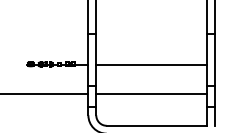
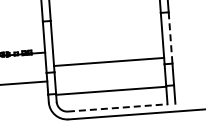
line: (214, 59) -> (170, 37), solid -> dashed
line: (151, 65) -> (109, 62), moved
line: (151, 94) -> (111, 91), moved
line: (156, 125) -> (117, 107), solid -> dashed

